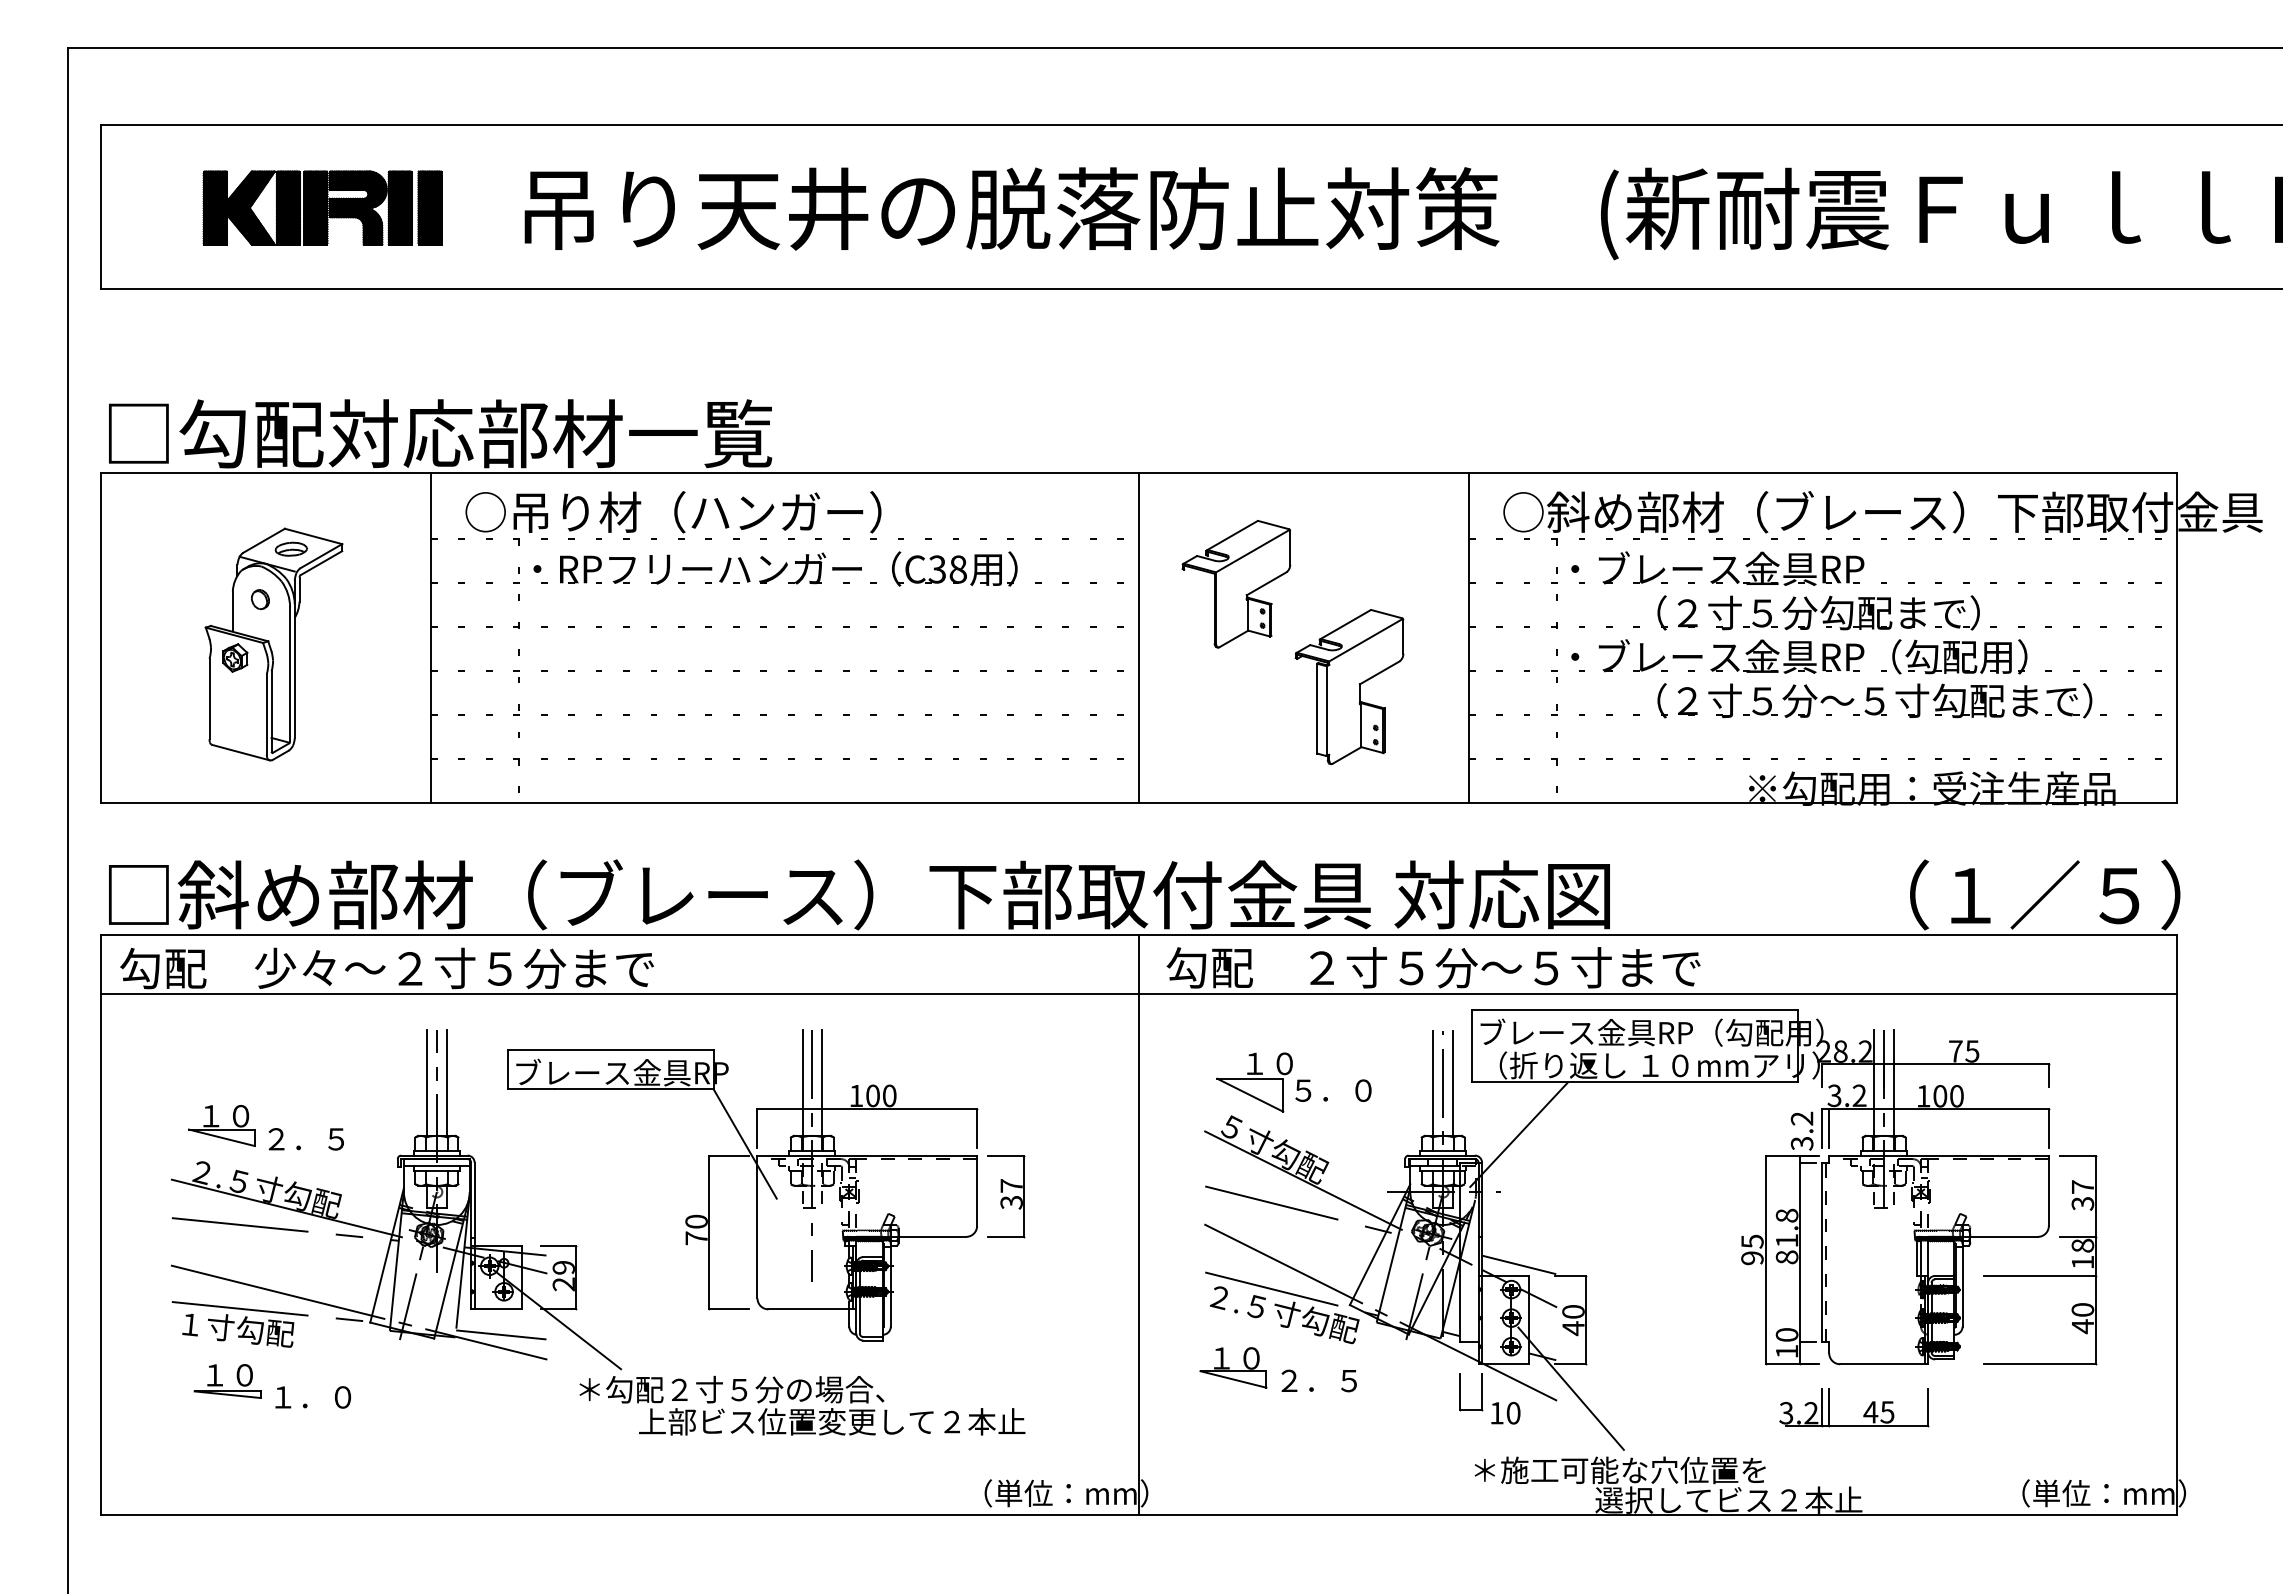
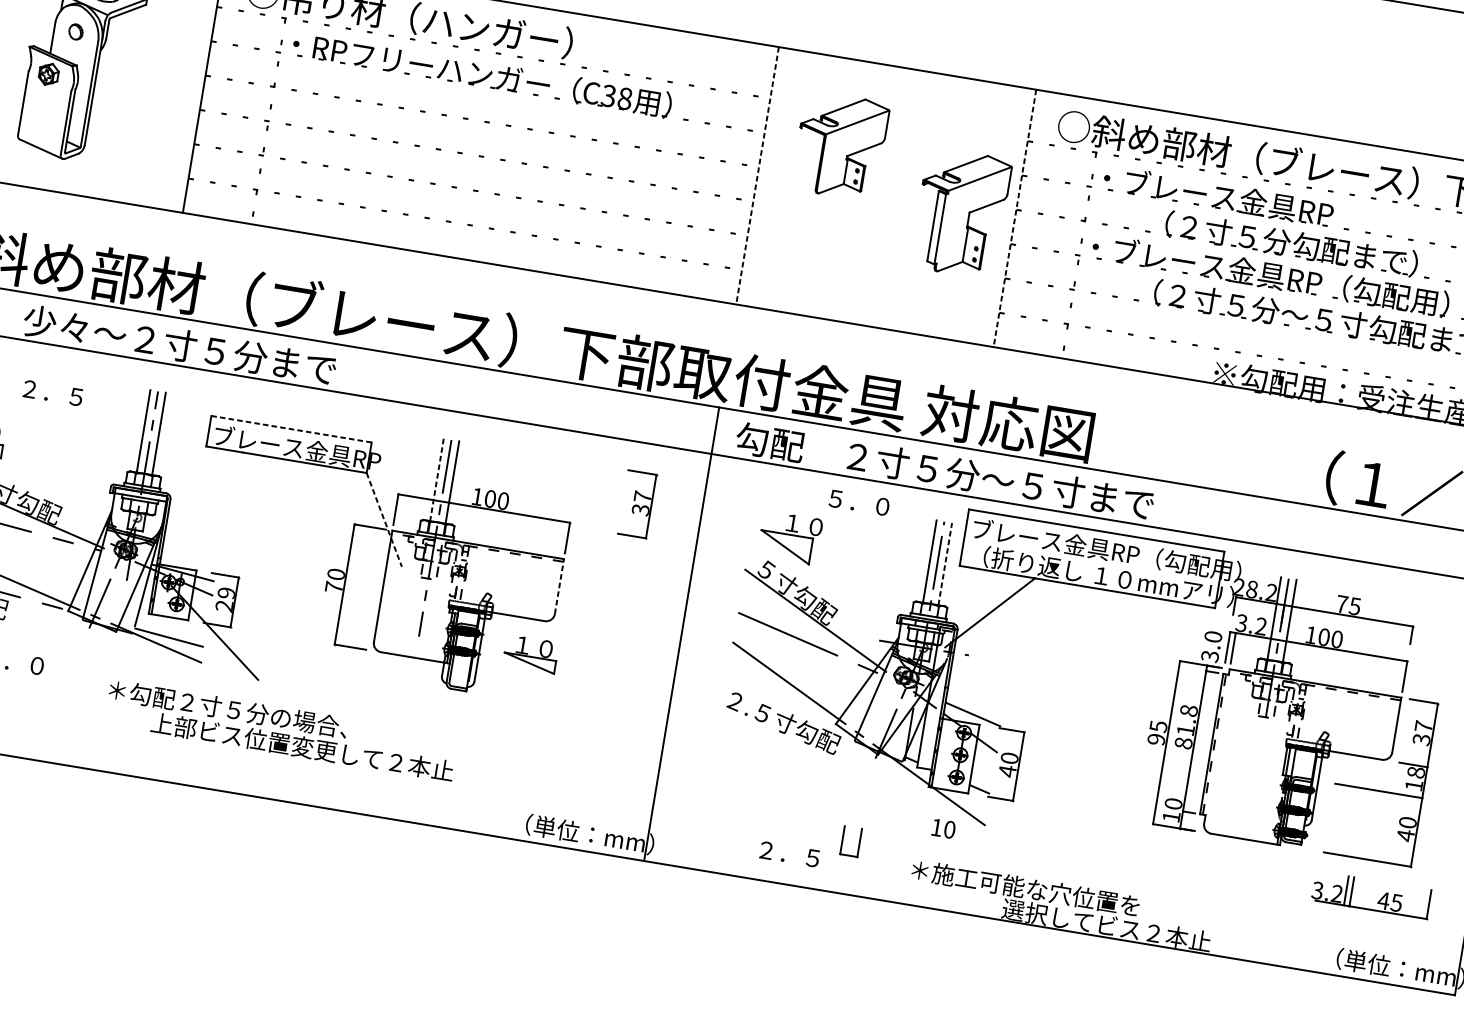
line: (1139, 638) -> (757, 176), solid -> dashed
line: (1468, 638) -> (1014, 218), solid -> dashed
part: (1349, 687) -> (961, 213), moved
line: (610, 1050) -> (291, 429), solid -> dashed
line: (802, 1083) -> (436, 480), solid -> dashed
line: (1453, 1083) -> (945, 564), solid -> dashed
text: (1333, 1090) -> (859, 502), moved
text: (1802, 1118) -> (1213, 636), 3.2 -> 3.0
text: (305, 1139) -> (52, 393), moved
line: (745, 1144) -> (384, 520), solid -> dashed
line: (977, 1190) -> (559, 586), solid -> dashed
part: (1006, 1196) -> (637, 504), moved
line: (1291, 1293) -> (791, 707), removed
part: (1233, 1367) -> (530, 653), moved
text: (1318, 1380) -> (789, 853), moved
line: (1570, 1388) -> (997, 817), removed
part: (1481, 1392) -> (859, 843), moved
text: (802, 1405) -> (281, 730), moved
part: (1863, 1414) -> (1377, 901), moved

